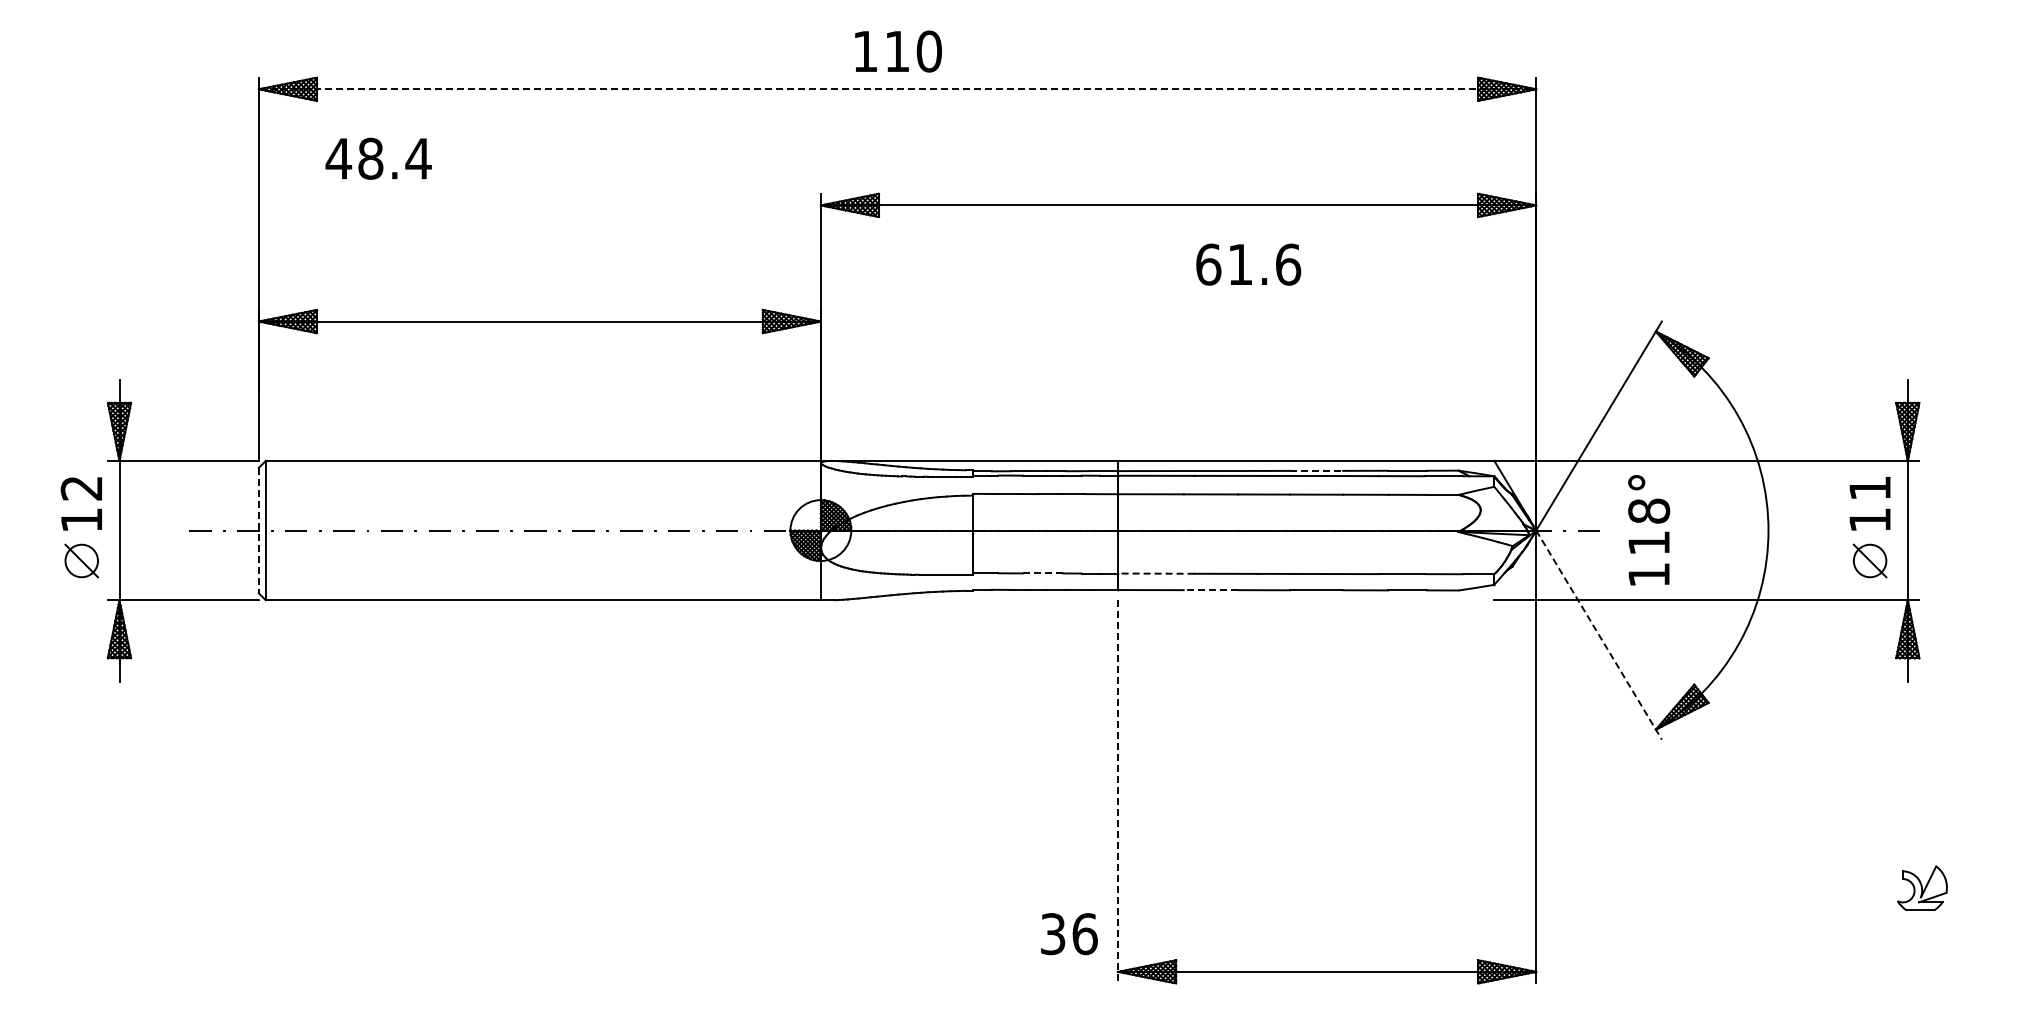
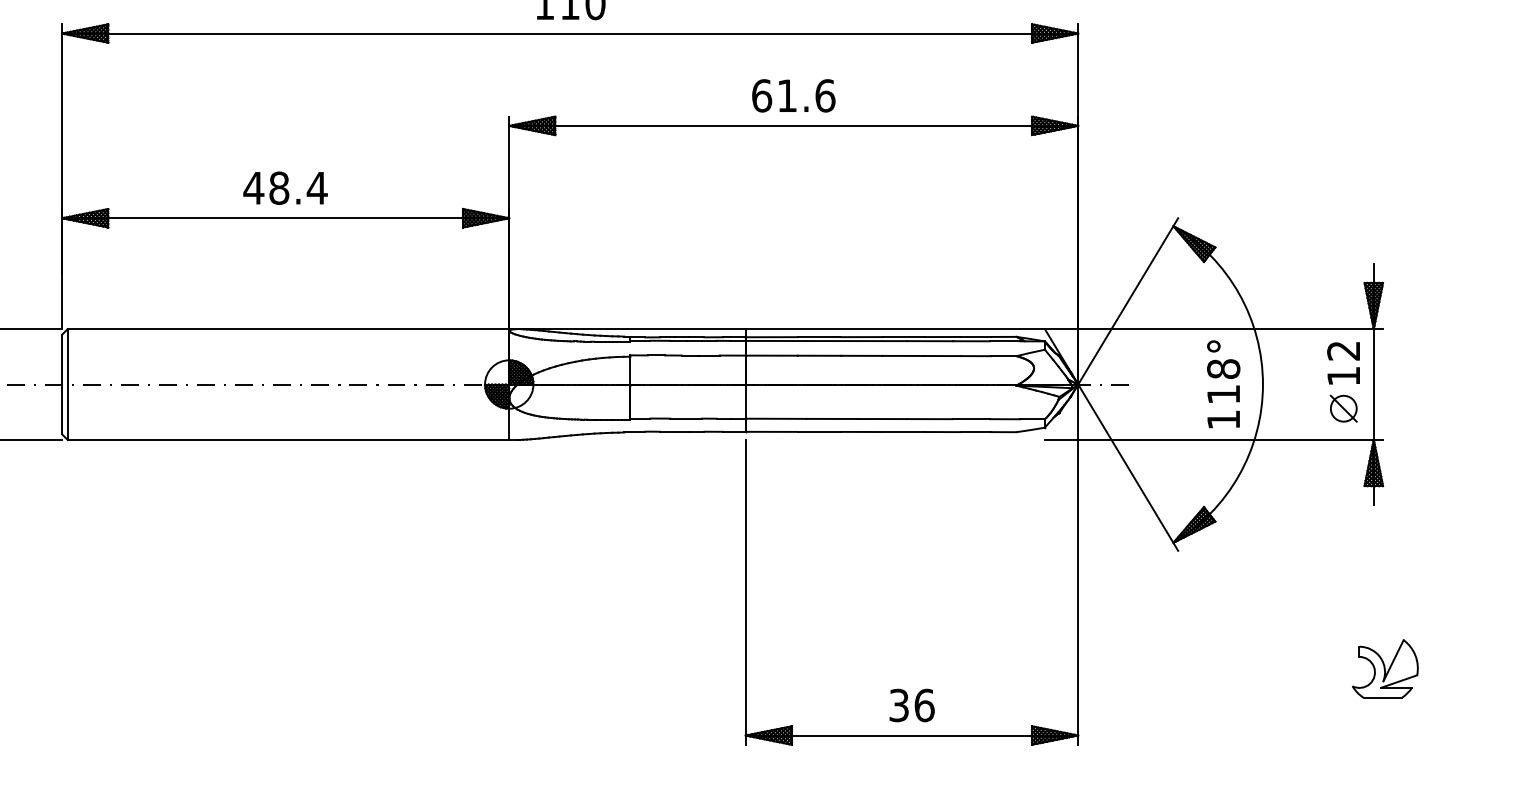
line: (897, 89) -> (570, 33), dashed -> solid
text: (378, 158) -> (285, 188), moved
text: (1248, 264) -> (793, 95), moved
line: (1317, 470) -> (904, 336), dashed -> solid
text: (1869, 488) -> (1343, 351), 11 -> 12
line: (258, 530) -> (61, 384), dashed -> solid
text: (1649, 530) -> (1223, 384), moved
line: (1043, 573) -> (686, 418), dashed -> solid
line: (1155, 573) -> (775, 418), dashed -> solid
line: (1210, 590) -> (819, 432), dashed -> solid
line: (1599, 635) -> (1128, 467), dashed -> solid
line: (1118, 791) -> (745, 592), dashed -> solid
part: (1922, 887) -> (1385, 668), size x1.67
text: (1069, 934) -> (912, 705), moved

